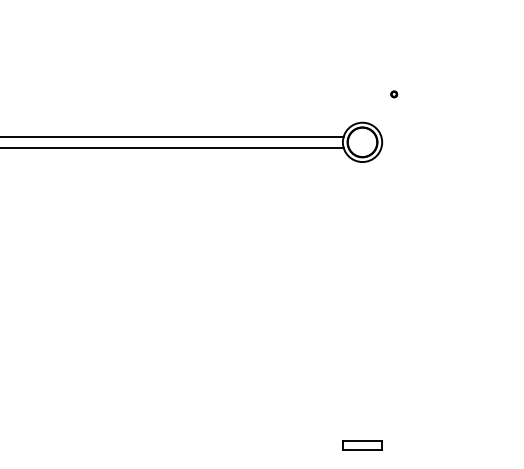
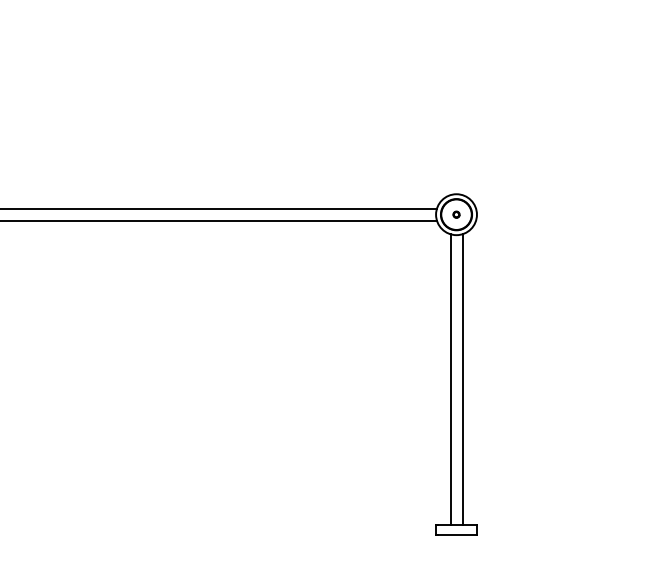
part: (394, 94) -> (456, 214), moved
line: (356, 300) -> (450, 379), added
line: (368, 300) -> (462, 379), added

